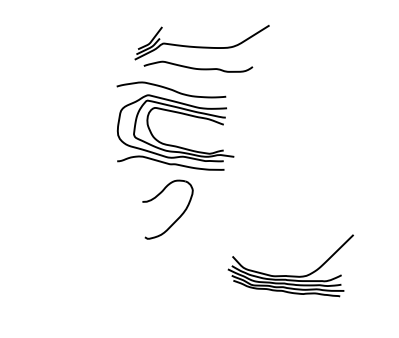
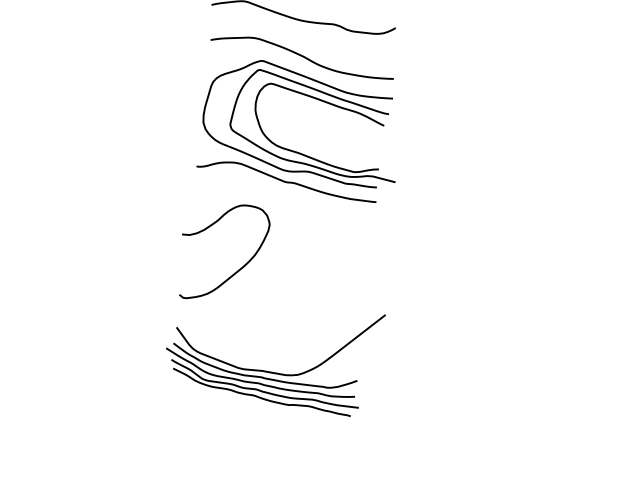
part: (176, 113) -> (306, 97), moved
part: (290, 275) -> (270, 371), moved

